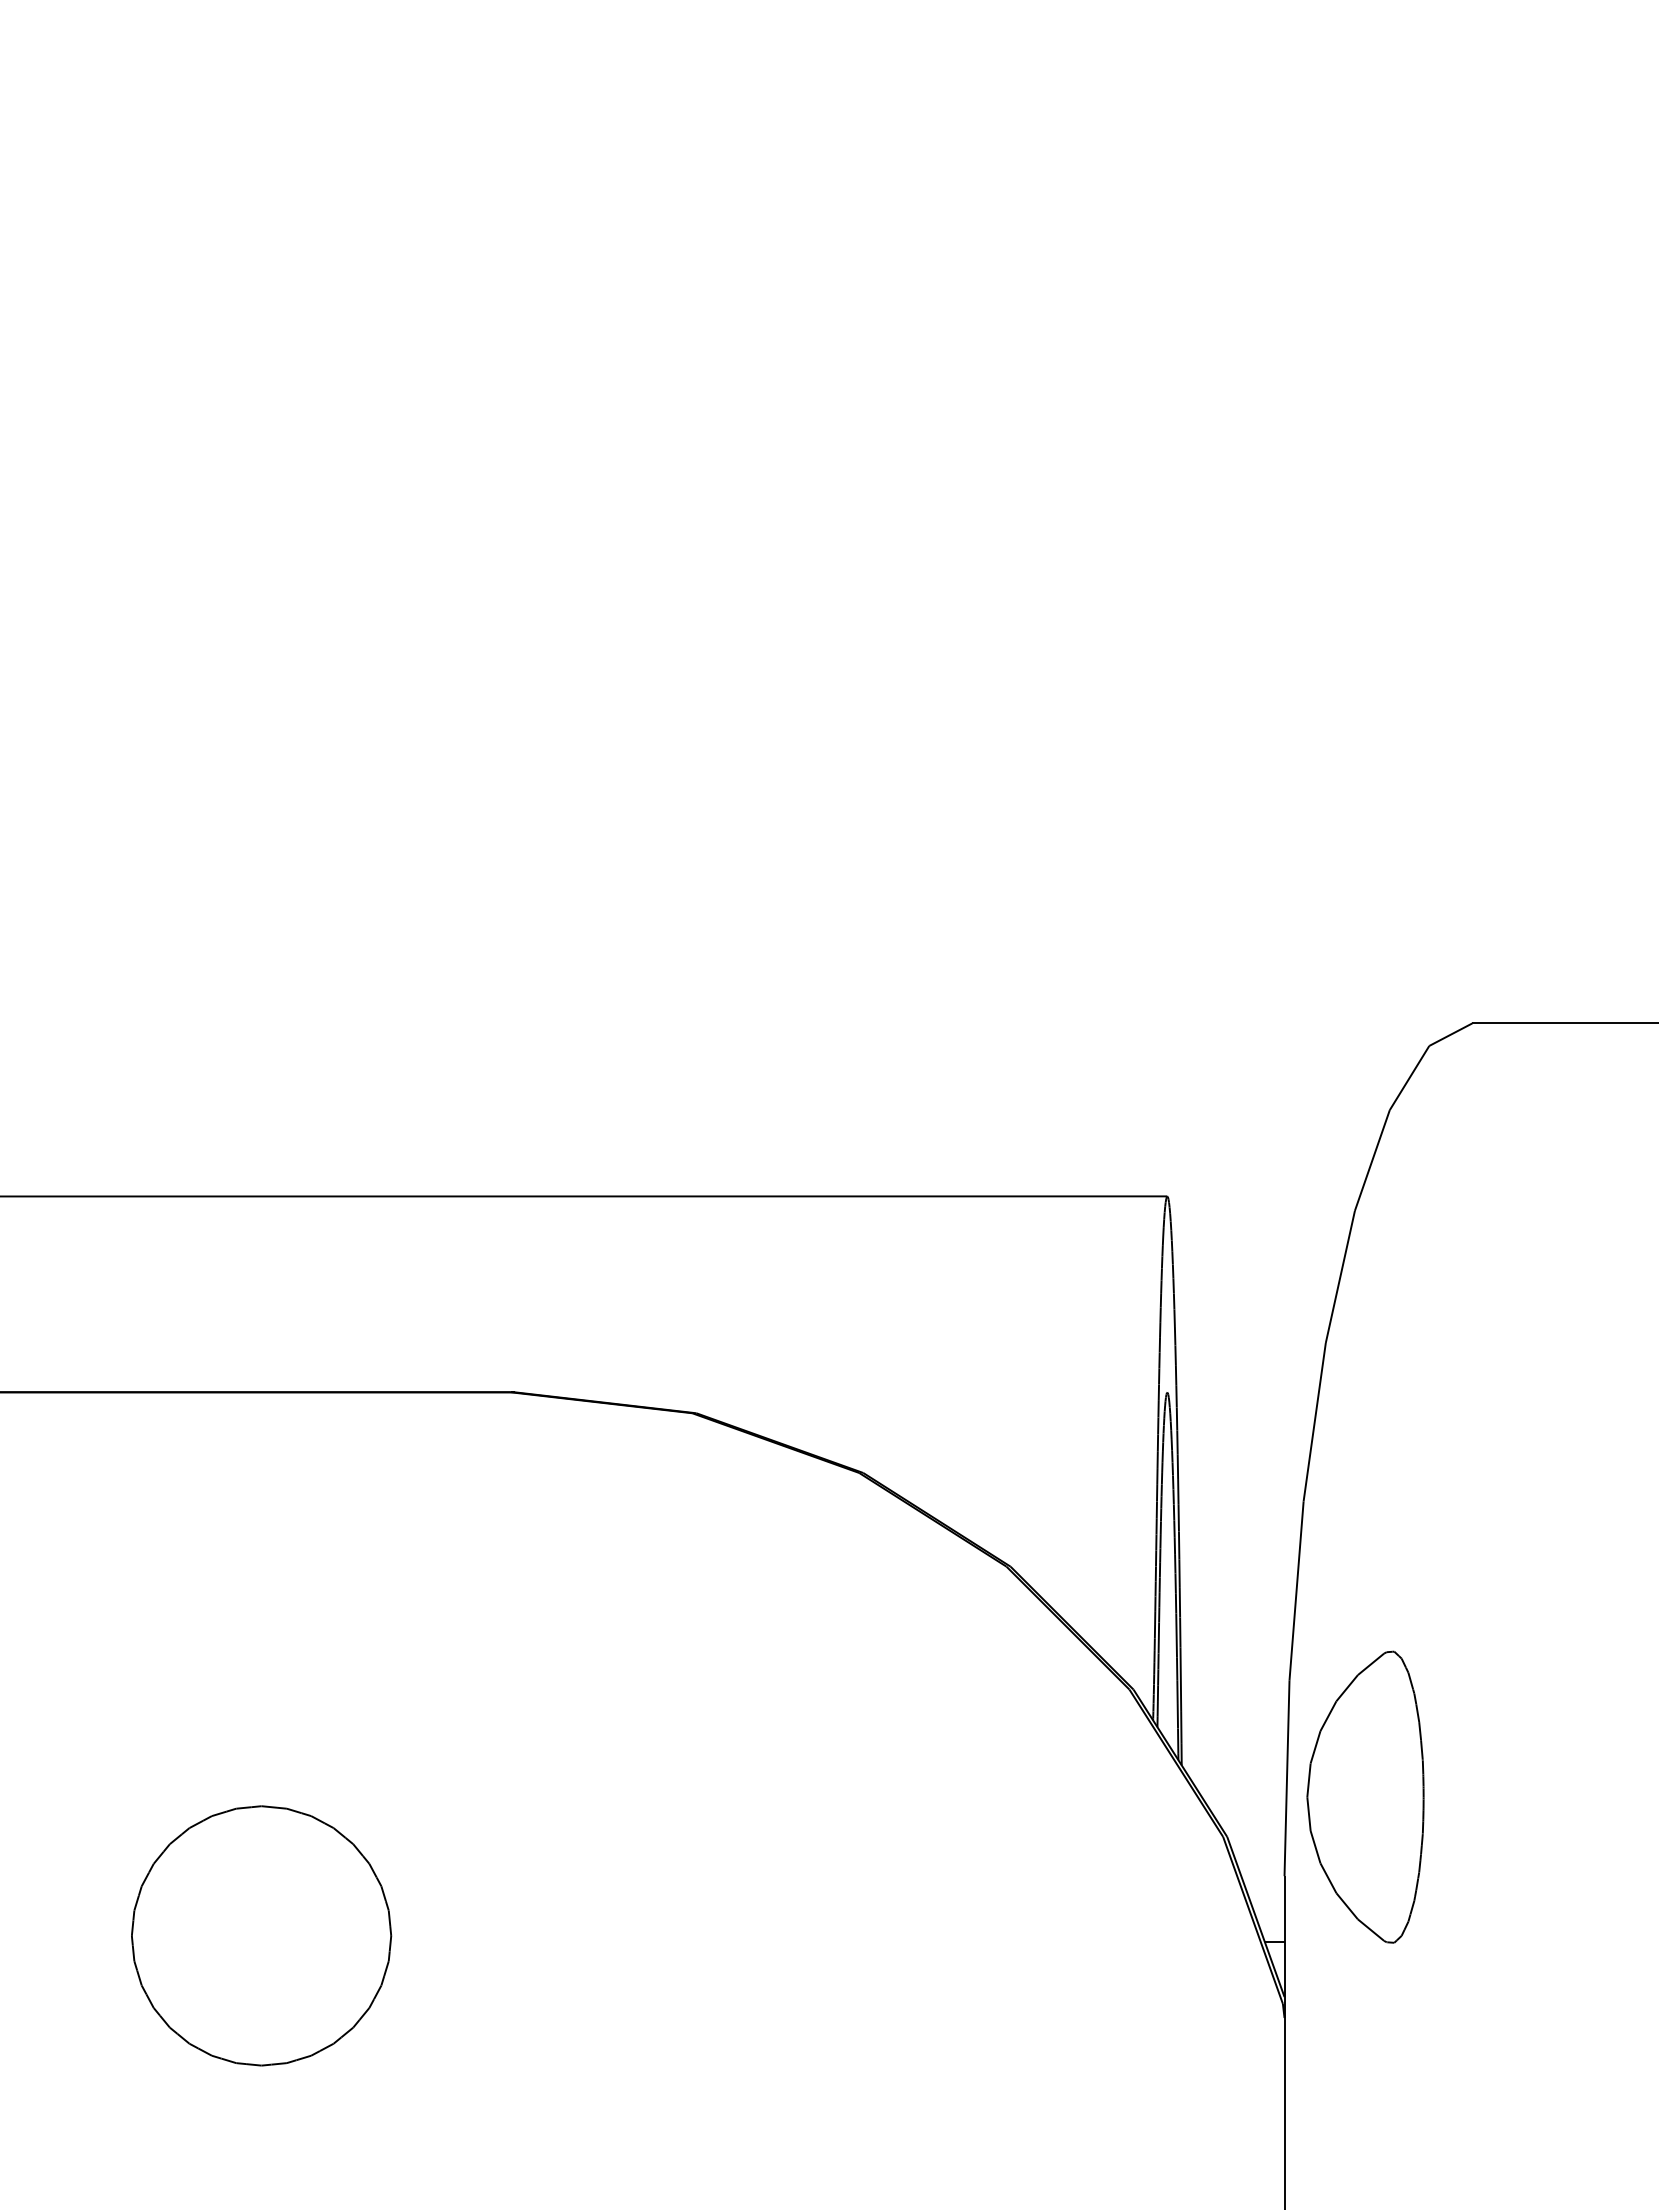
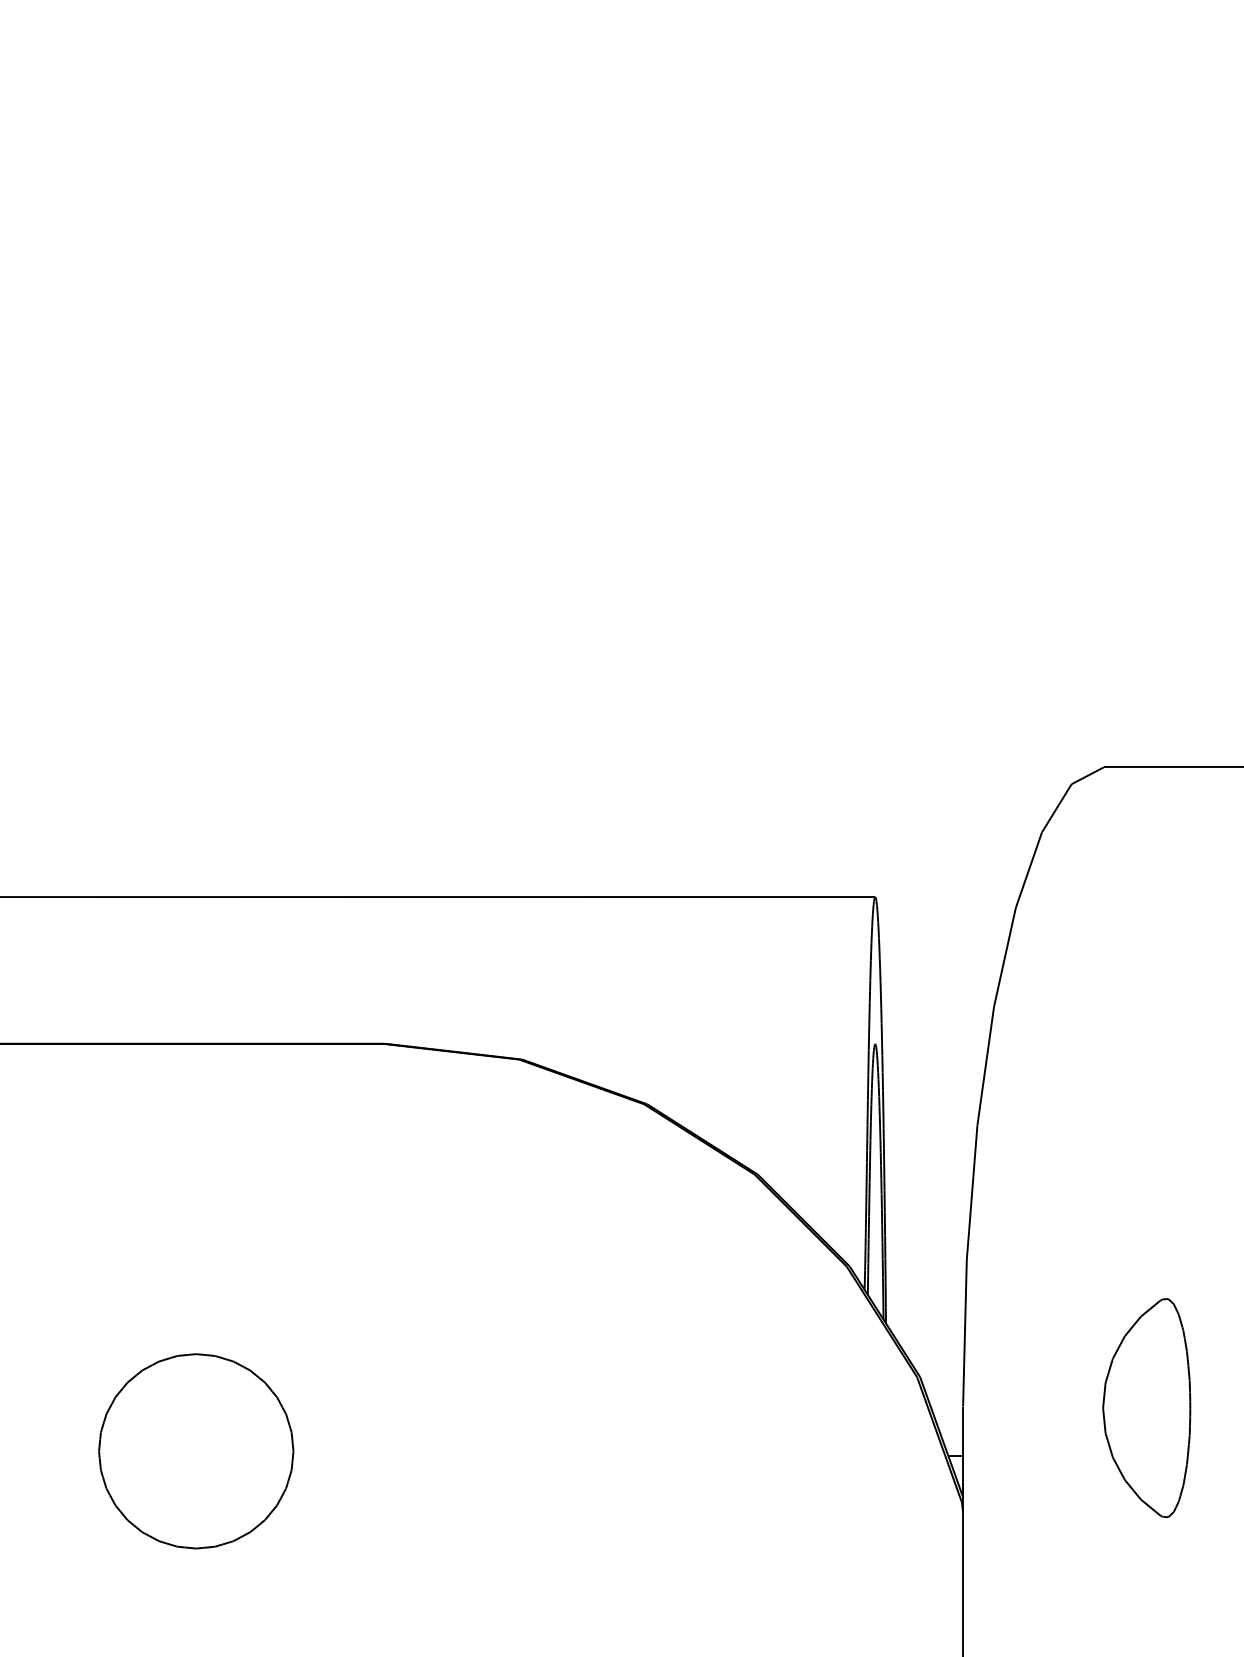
part: (1365, 1796) -> (1146, 1407), moved

